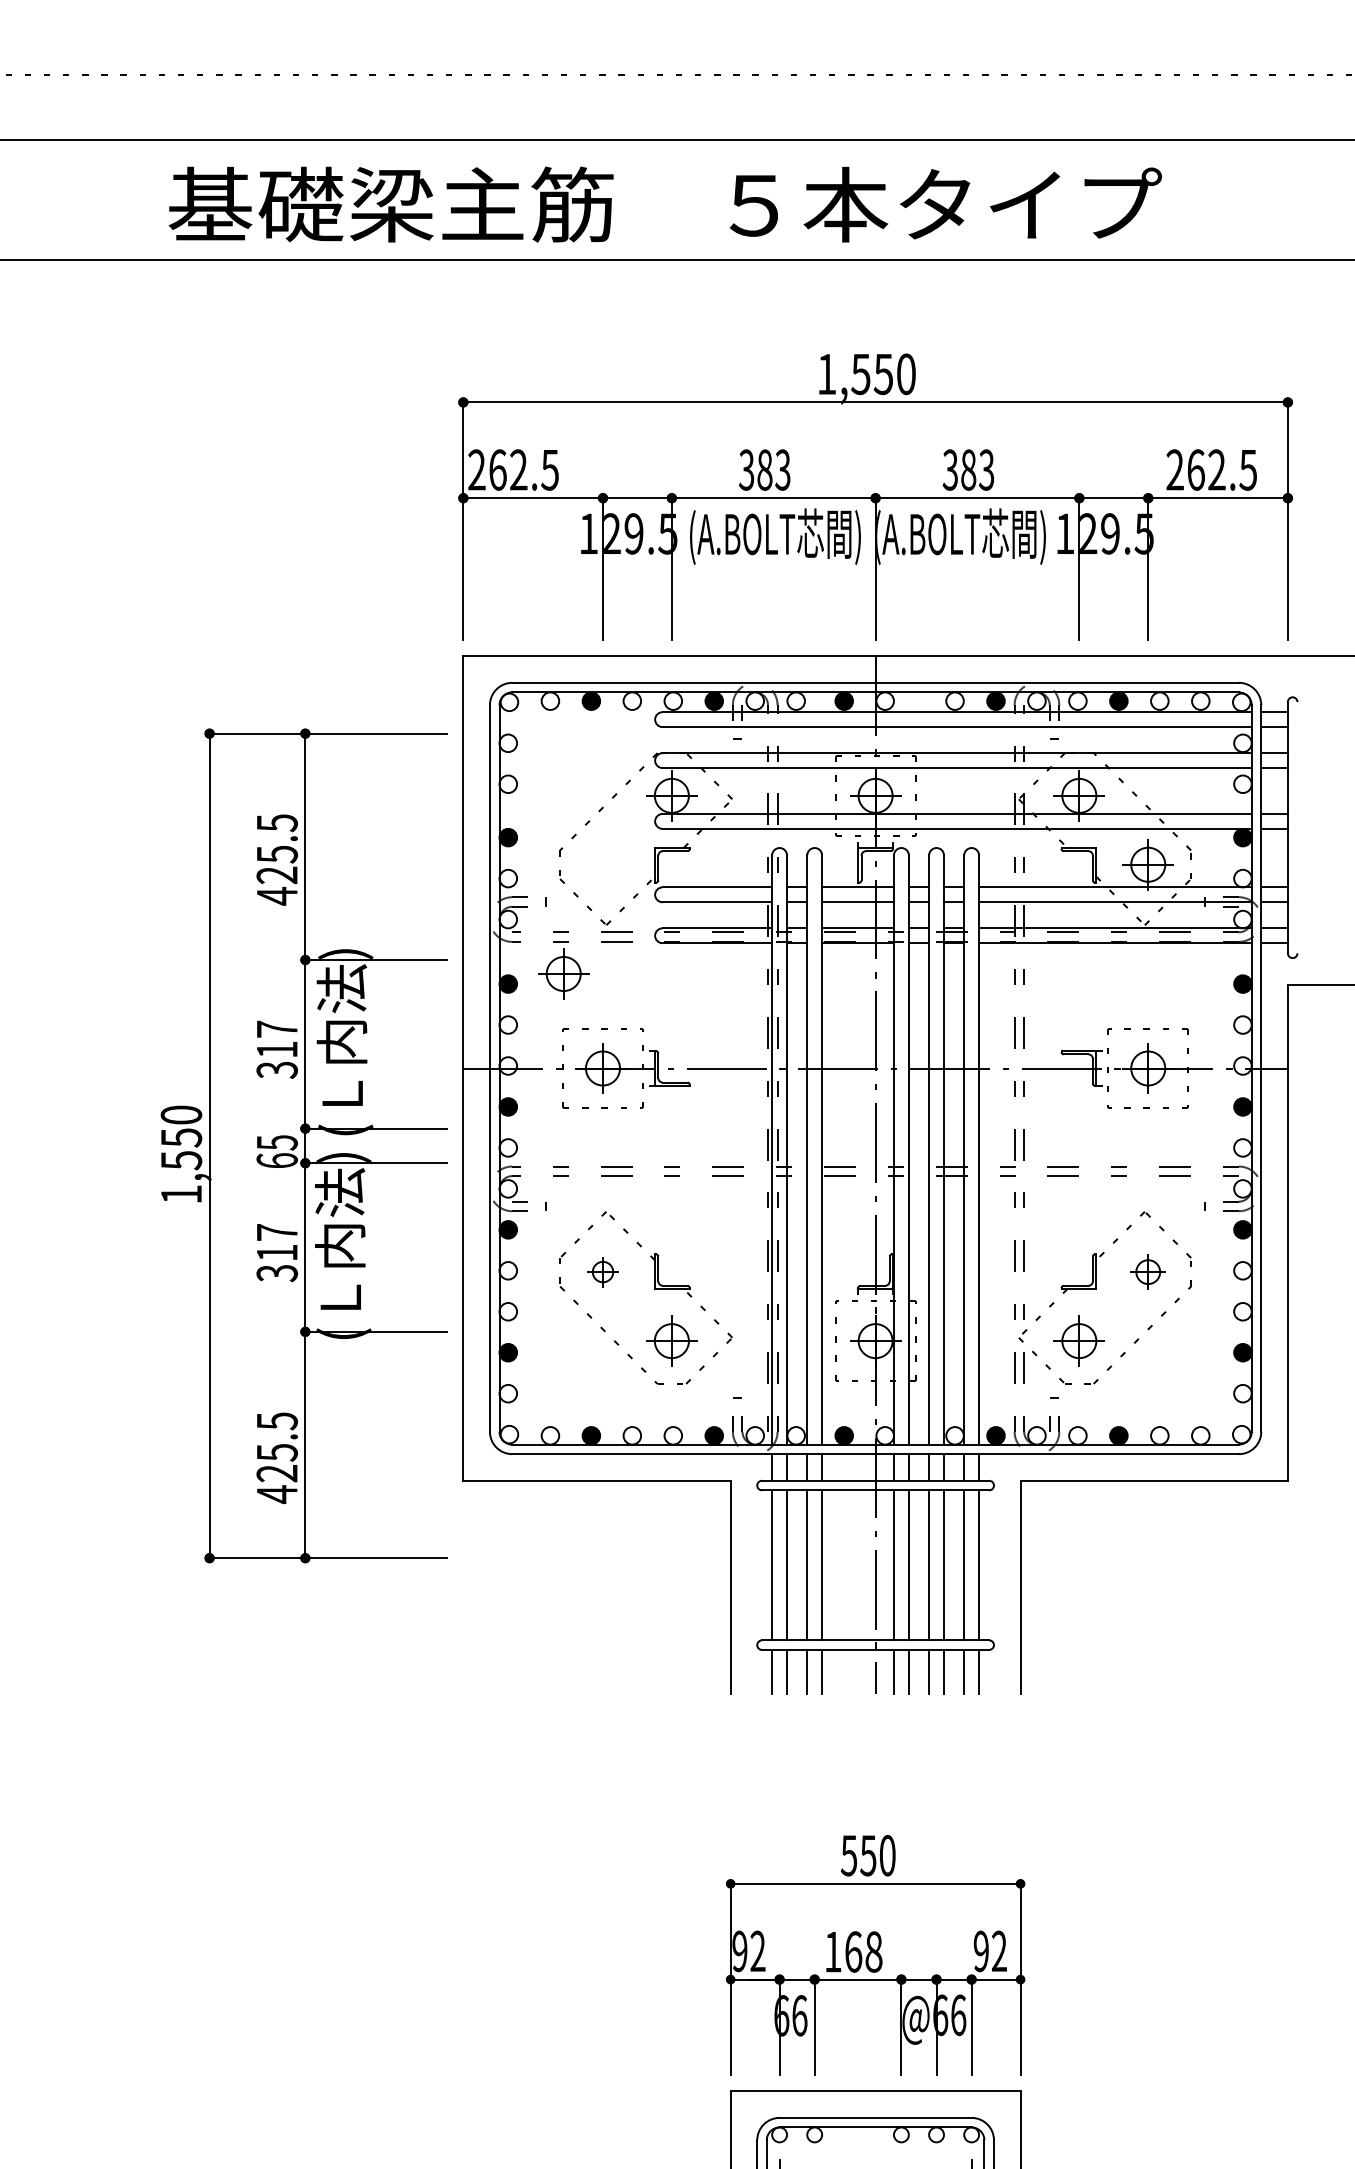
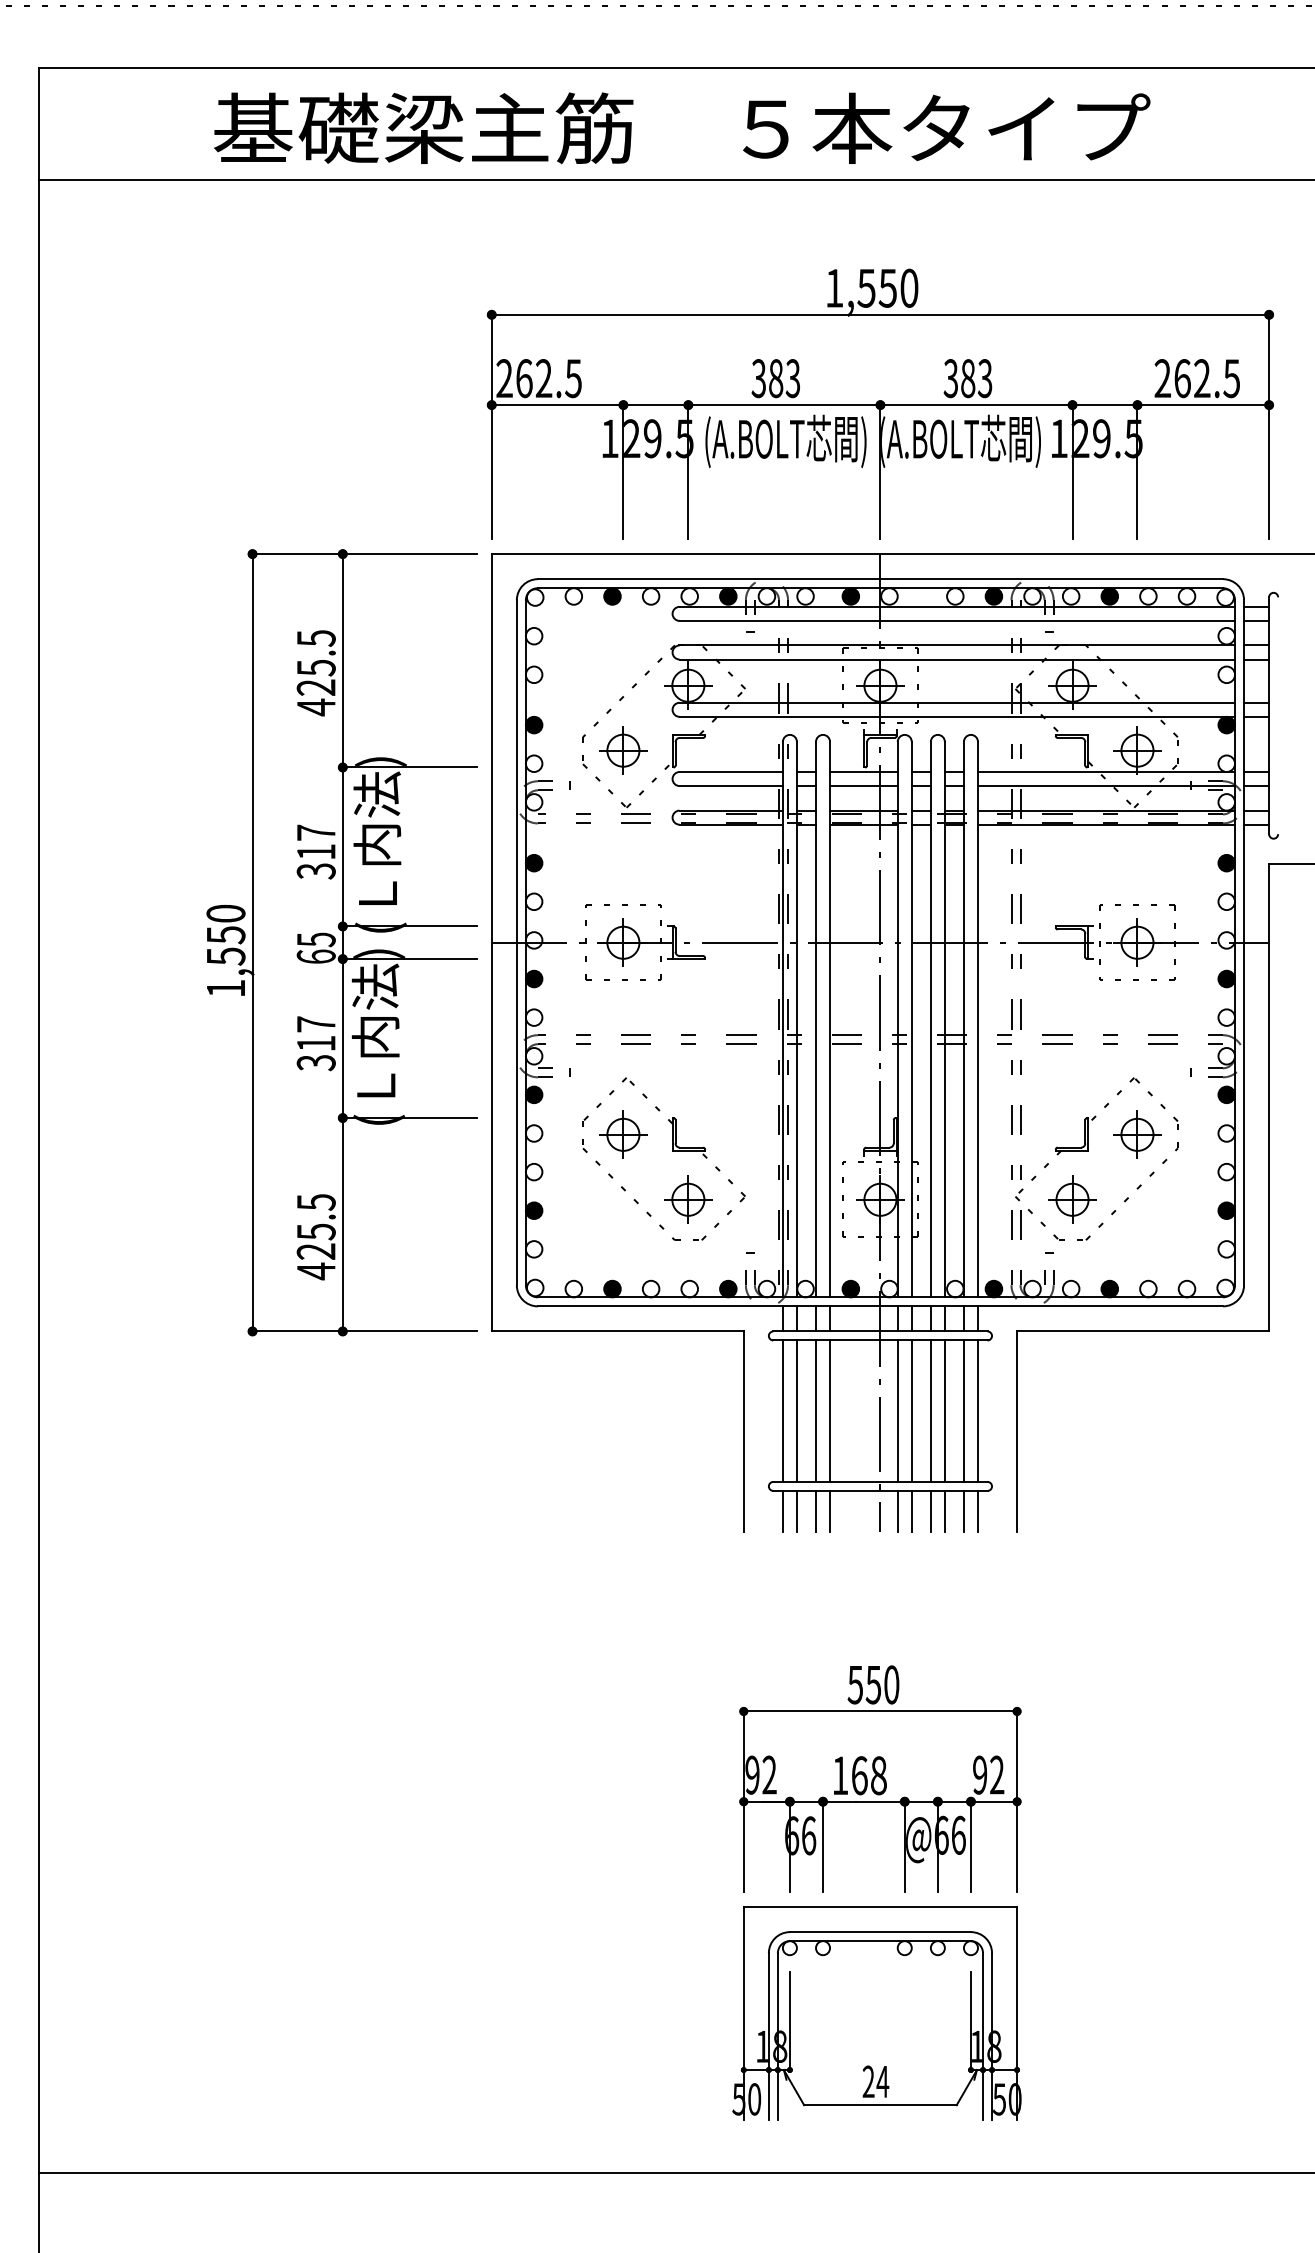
part: (563, 973) -> (623, 750), moved
part: (303, 1145) -> (341, 942), moved
part: (603, 1271) -> (623, 1134), size x1.67
part: (1148, 1271) -> (1137, 1134), size x1.43

